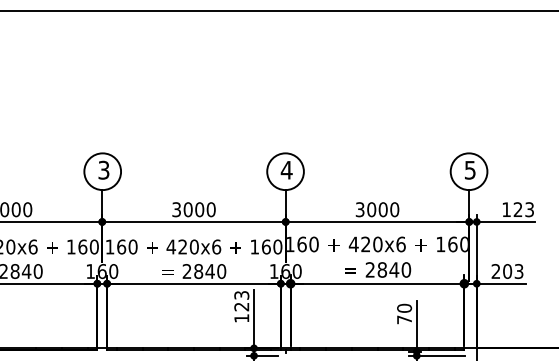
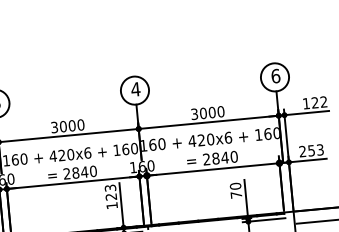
text: (470, 169) -> (275, 75), 5 -> 6
text: (529, 209) -> (323, 101), 123 -> 122
text: (507, 271) -> (311, 150), 203 -> 253

